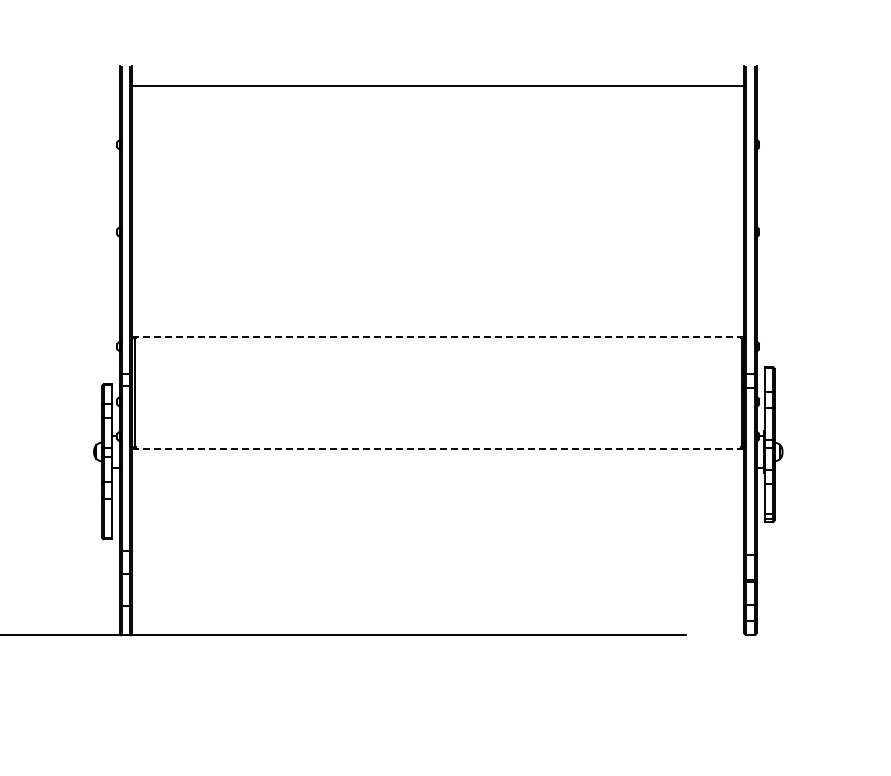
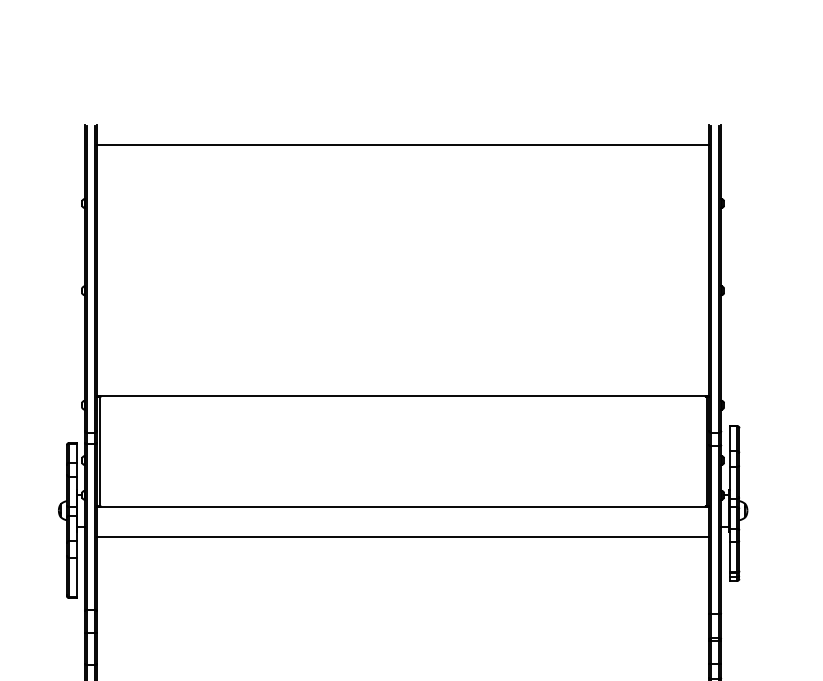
line: (438, 336) -> (403, 395), dashed -> solid
line: (438, 448) -> (403, 507), dashed -> solid
line: (438, 477) -> (403, 536), added

